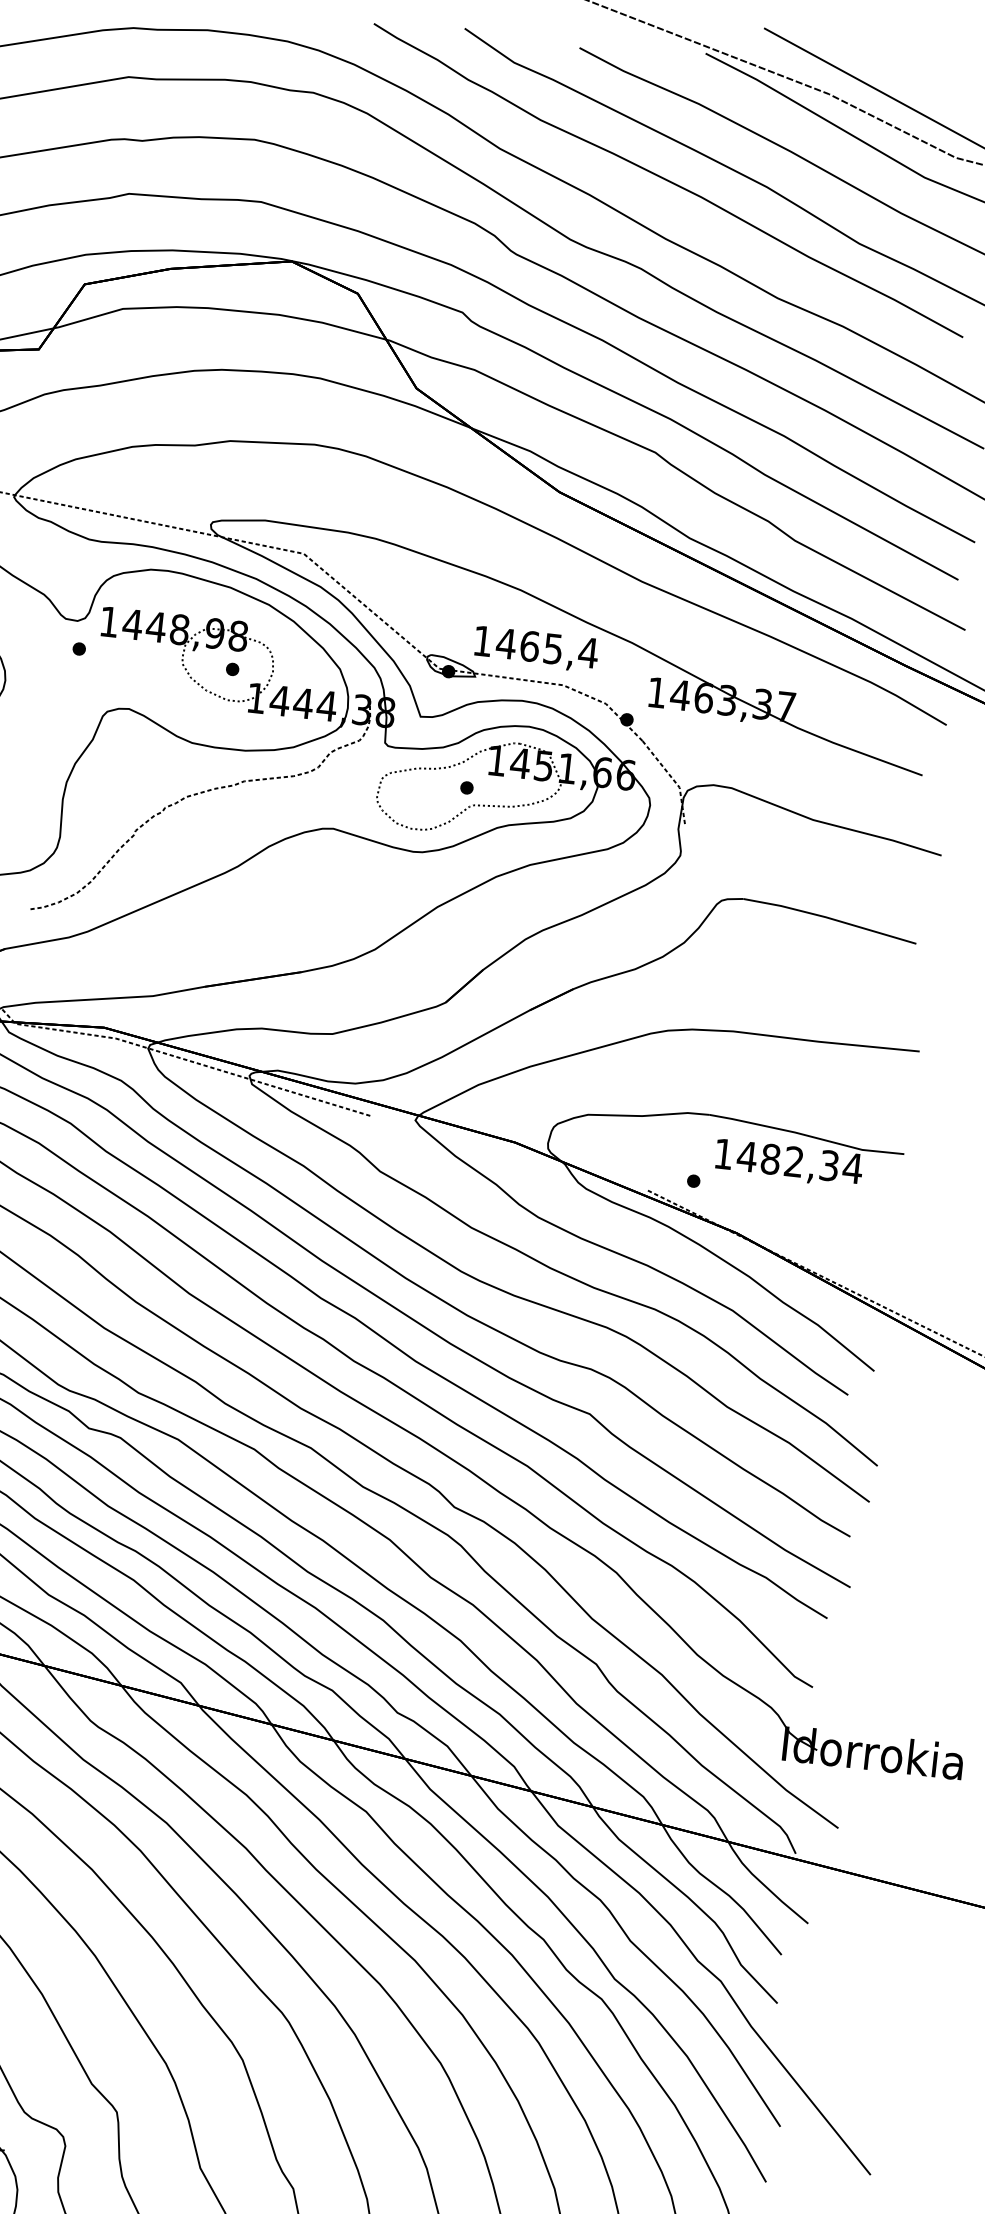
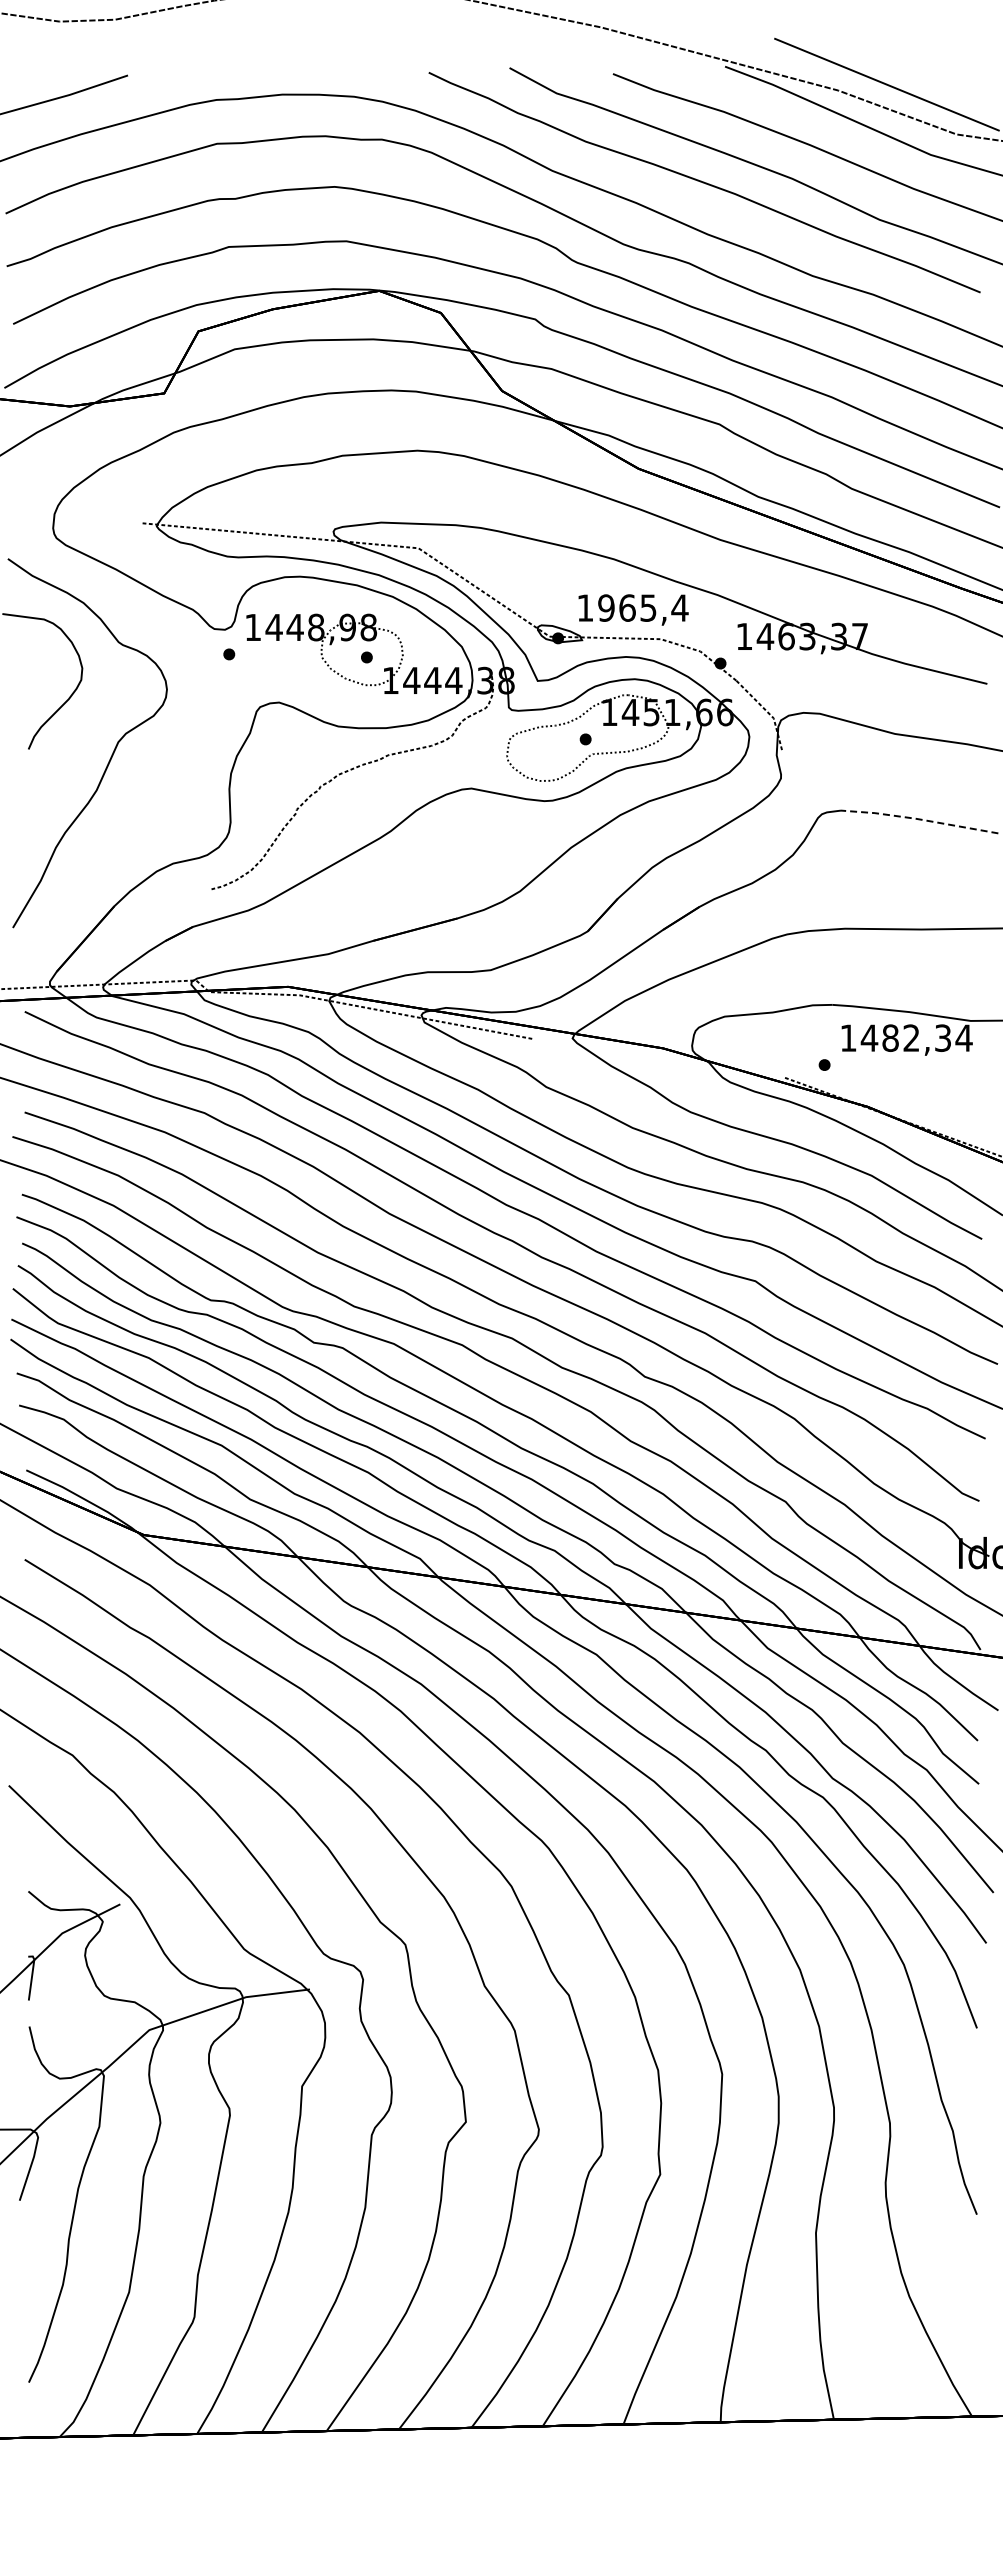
text: (506, 643) -> (606, 607), 1465,4 -> 1965,4
line: (827, 918) -> (917, 819), solid -> dashed

